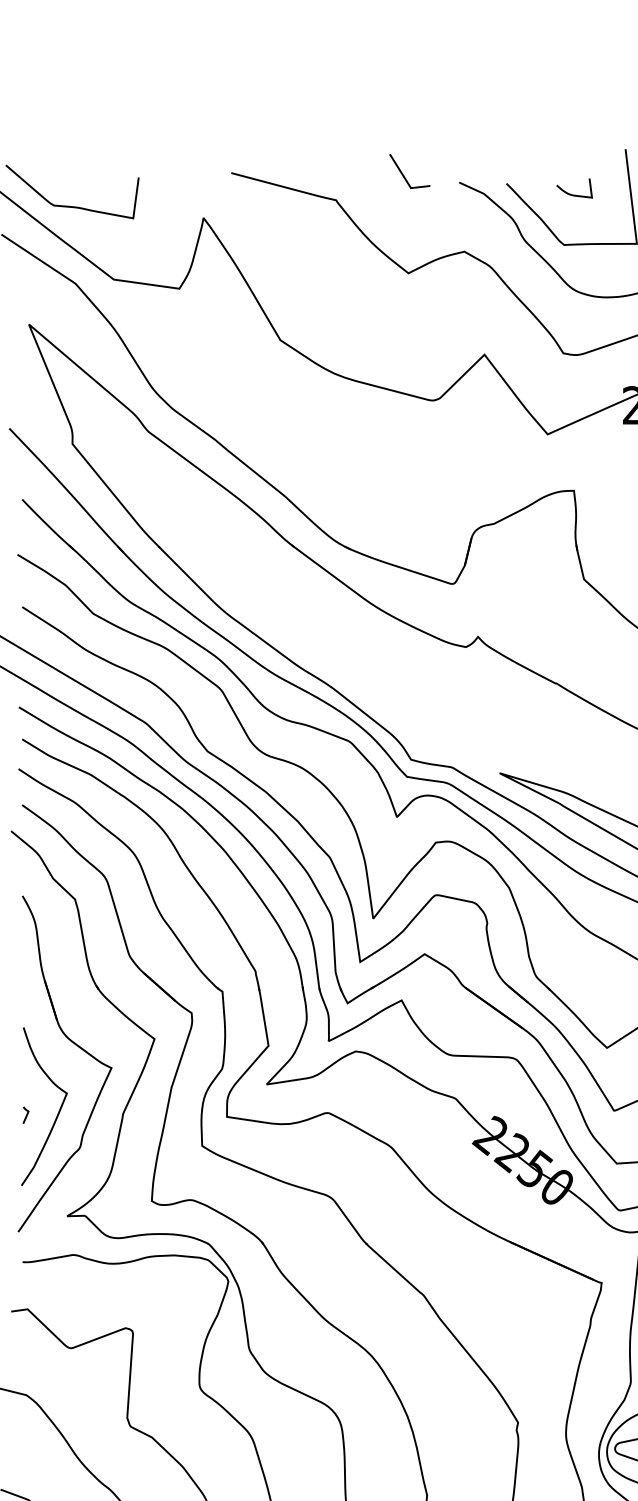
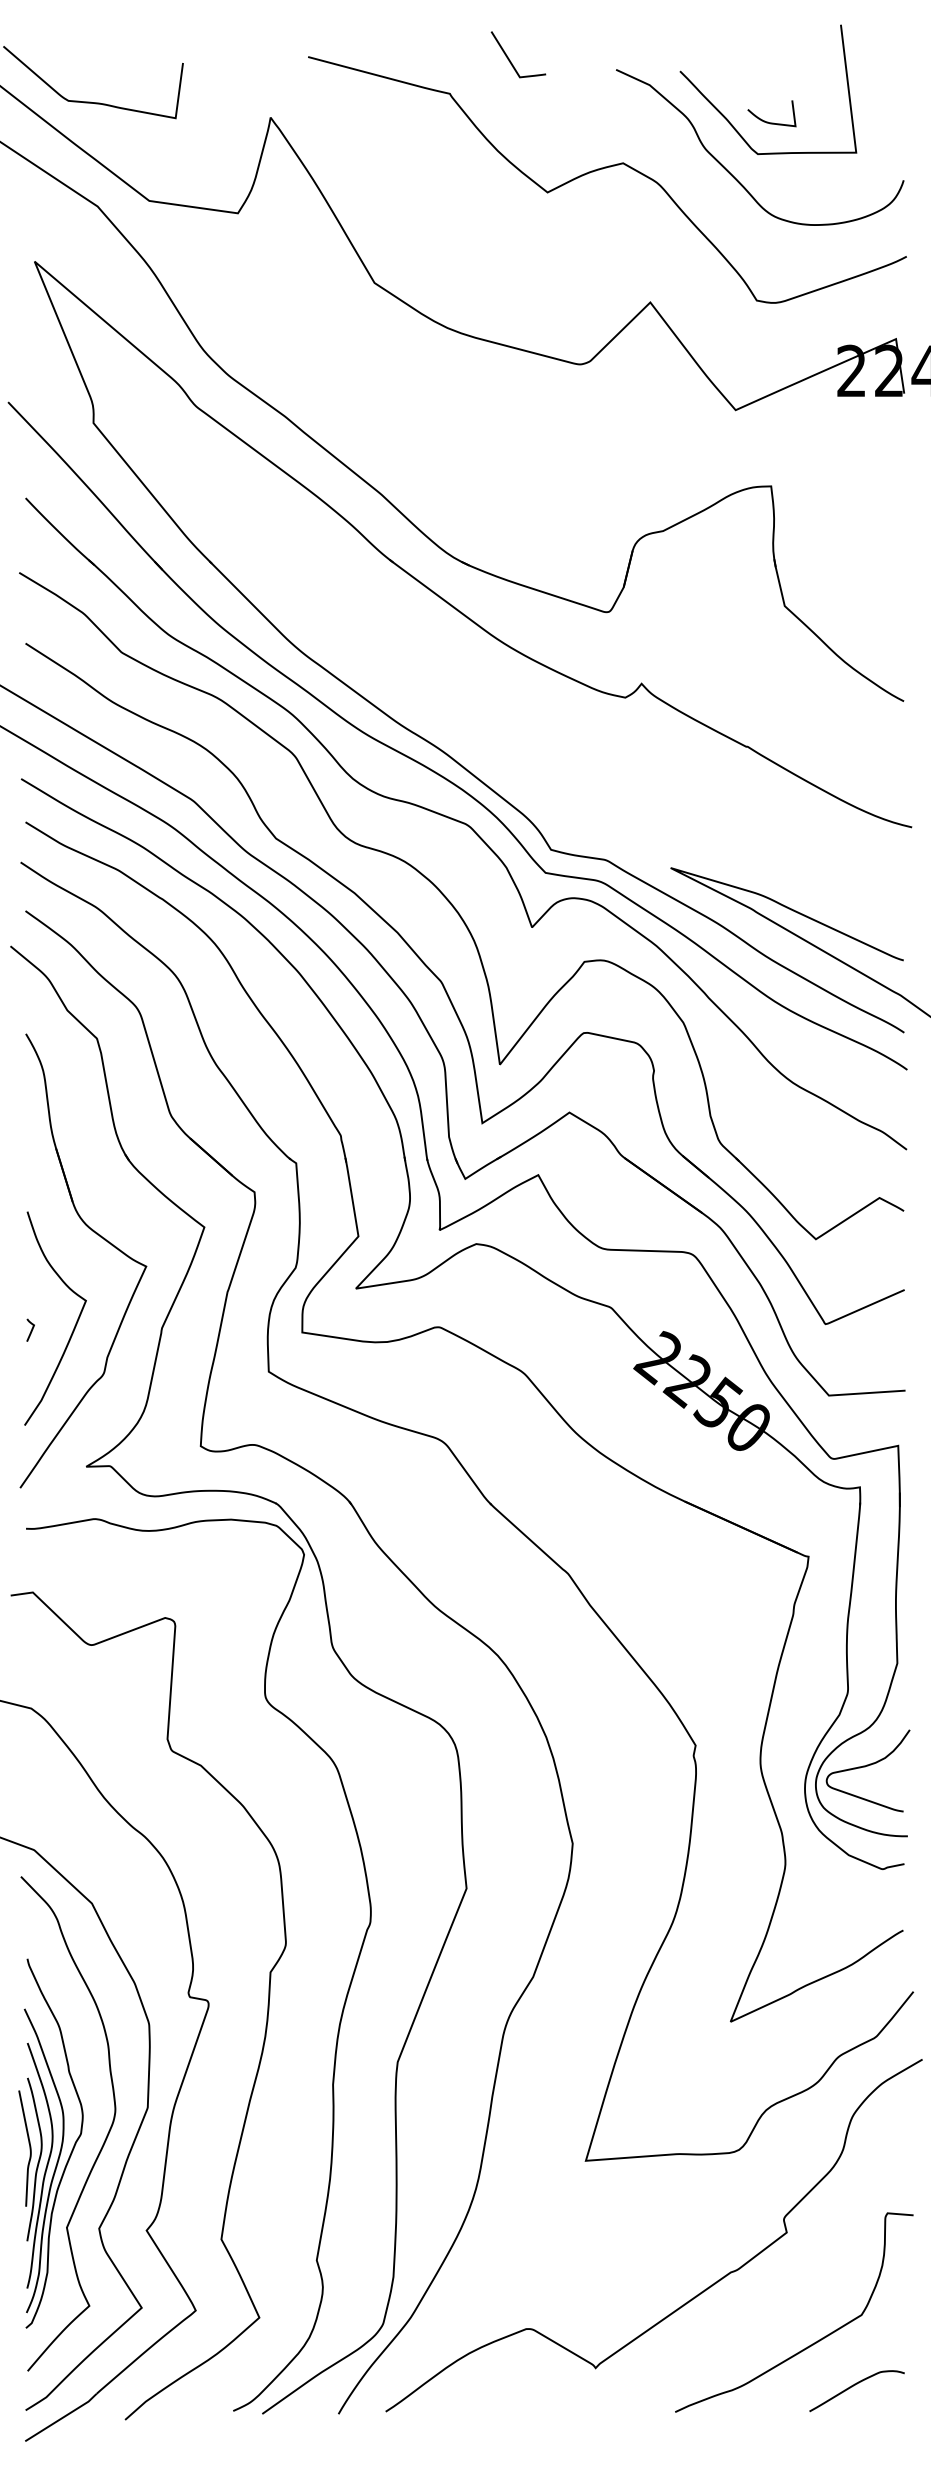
curve: (403, 174) -> (509, 58), moved
curve: (571, 194) -> (768, 121), moved

